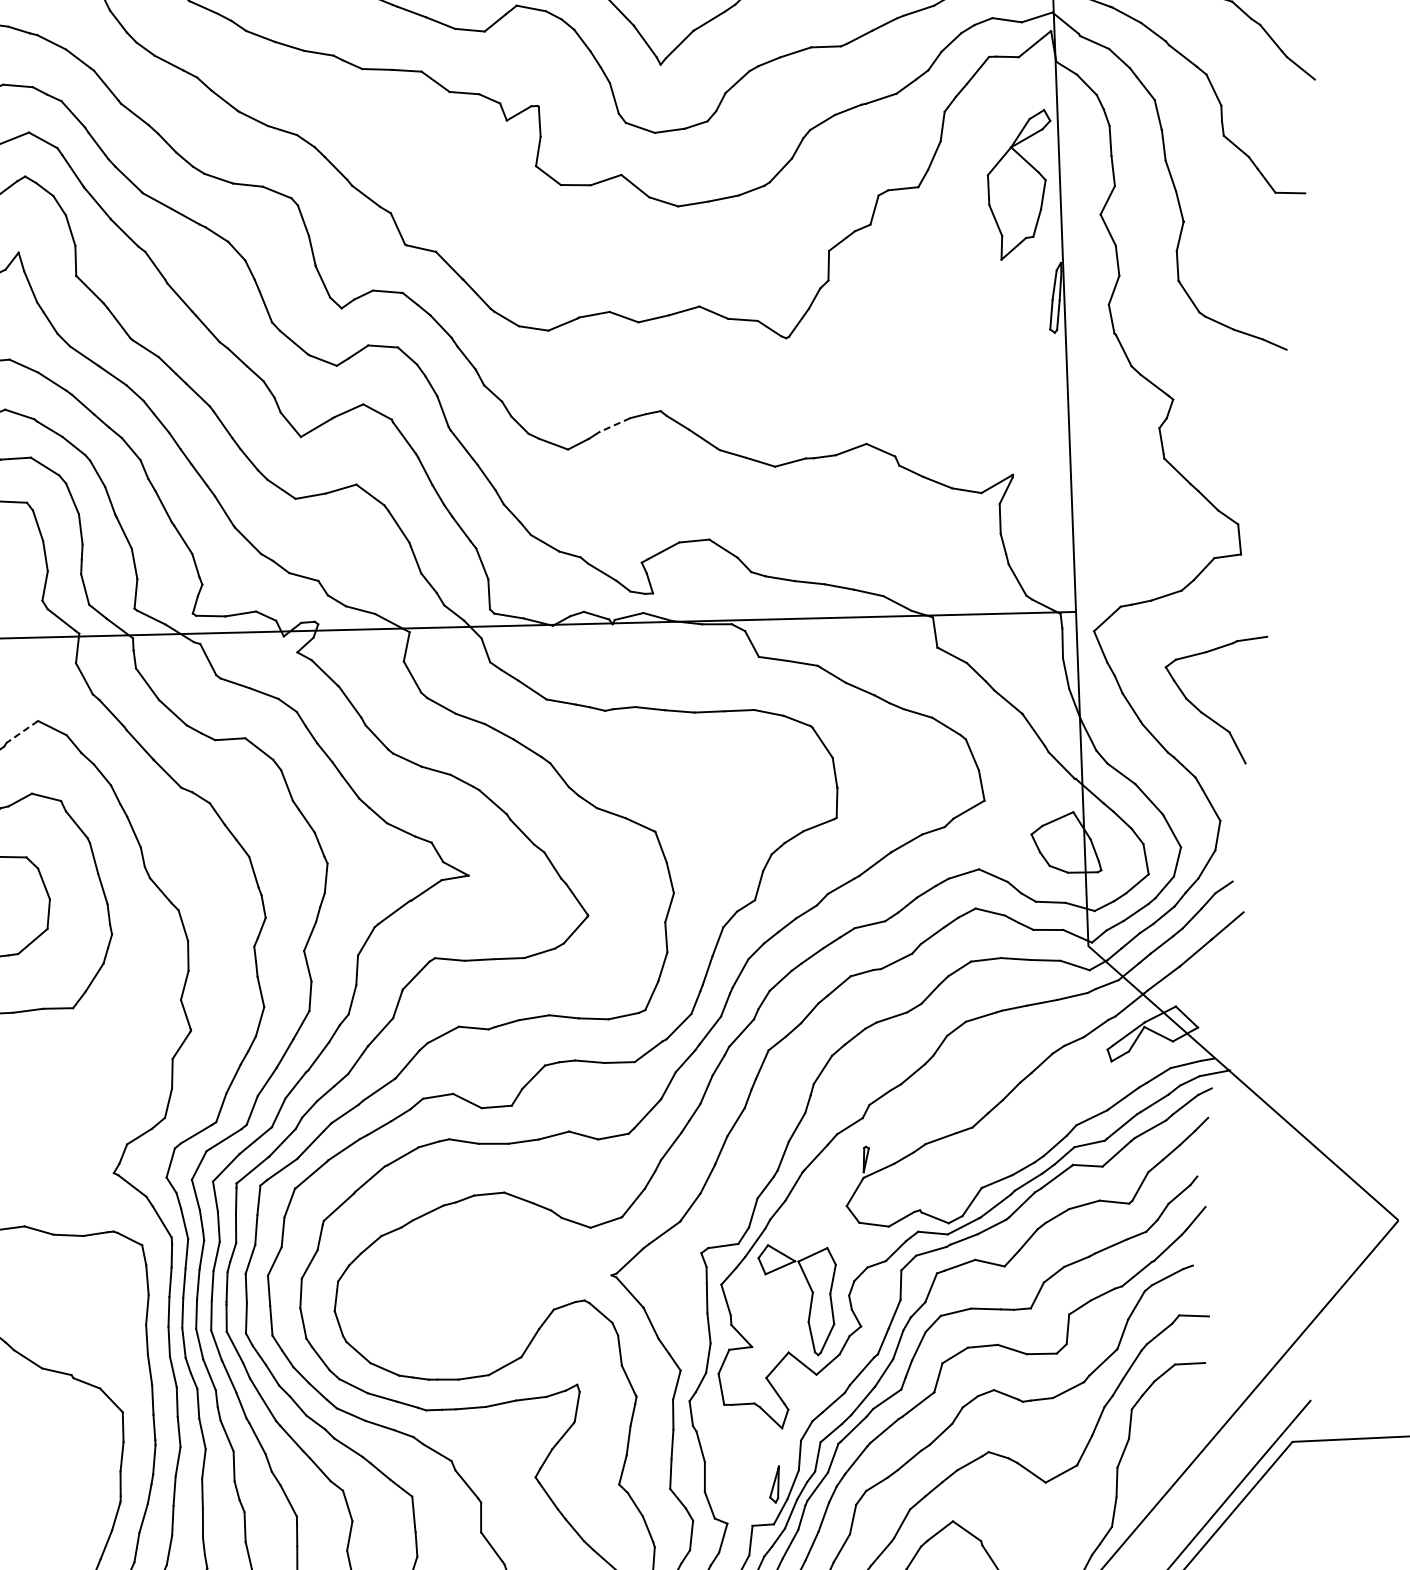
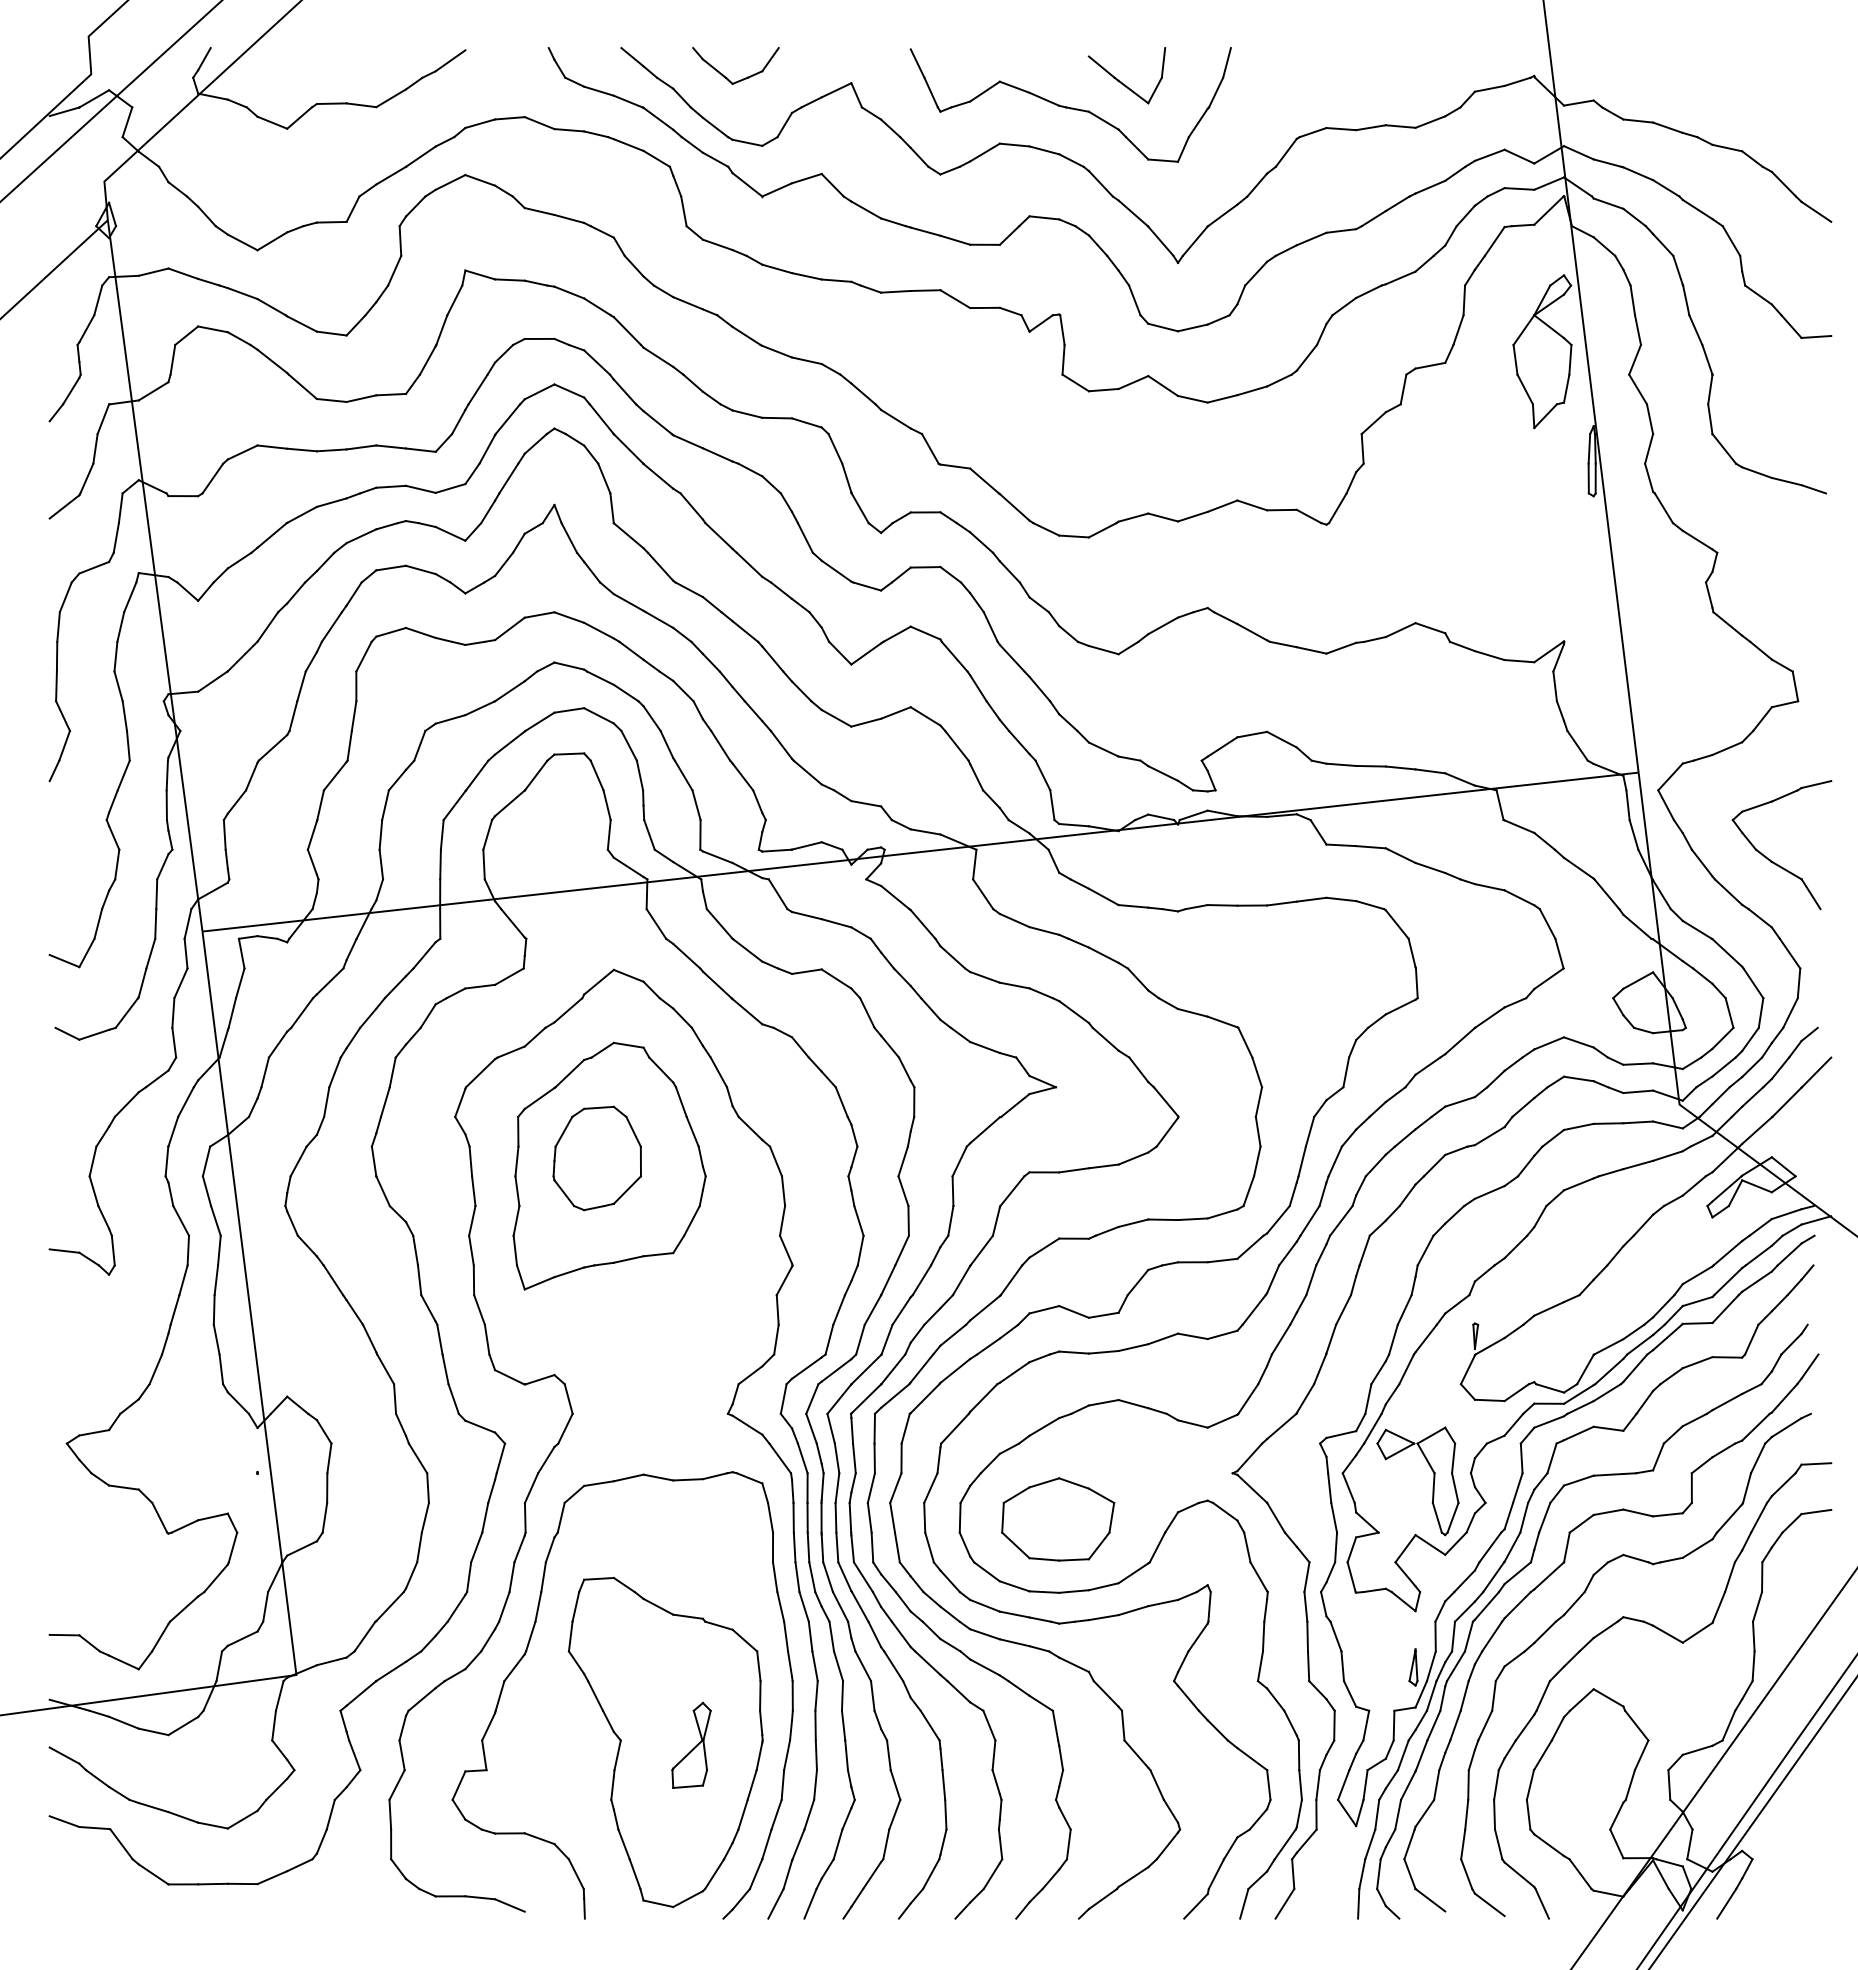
line: (615, 424) -> (1163, 625), dashed -> solid
line: (21, 732) -> (598, 982), dashed -> solid
part: (434, 1306) -> (1058, 1519), added
part: (49, 1499) -> (691, 1744), added

